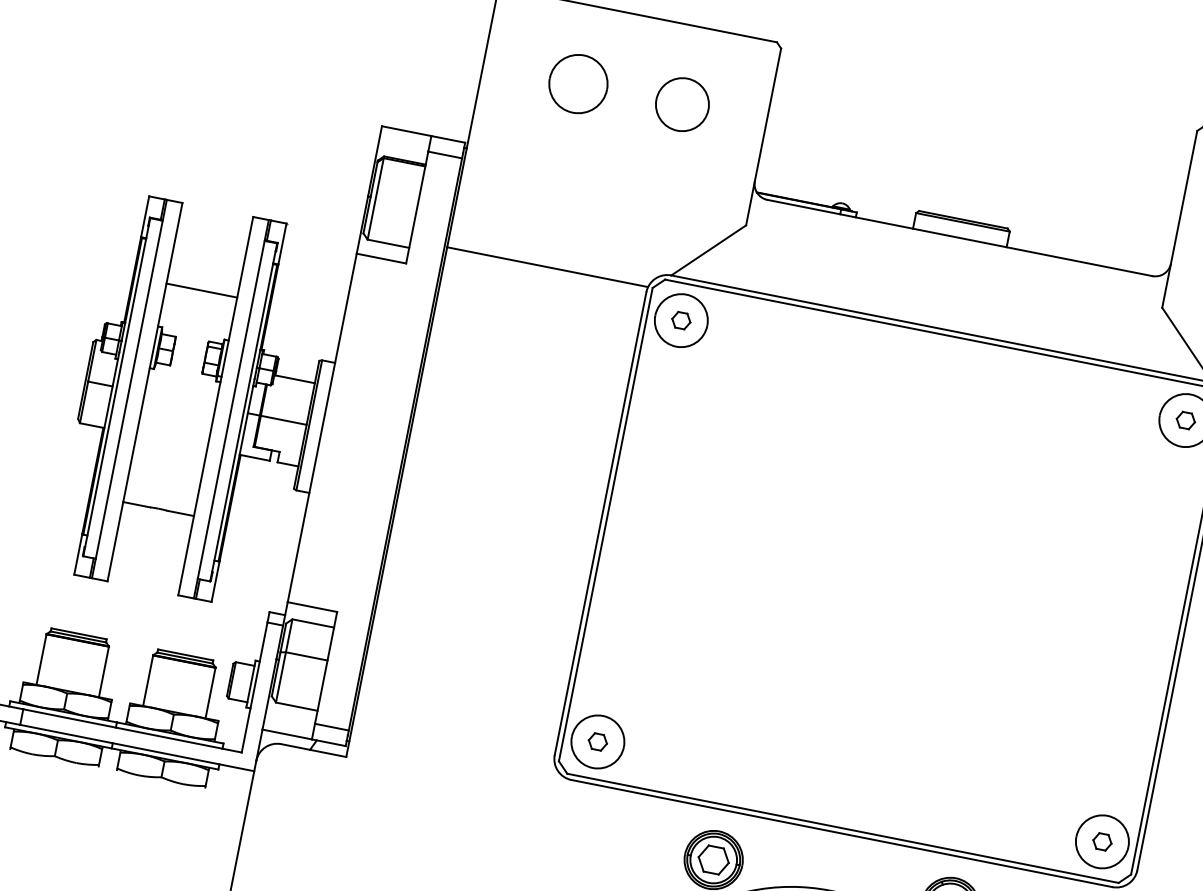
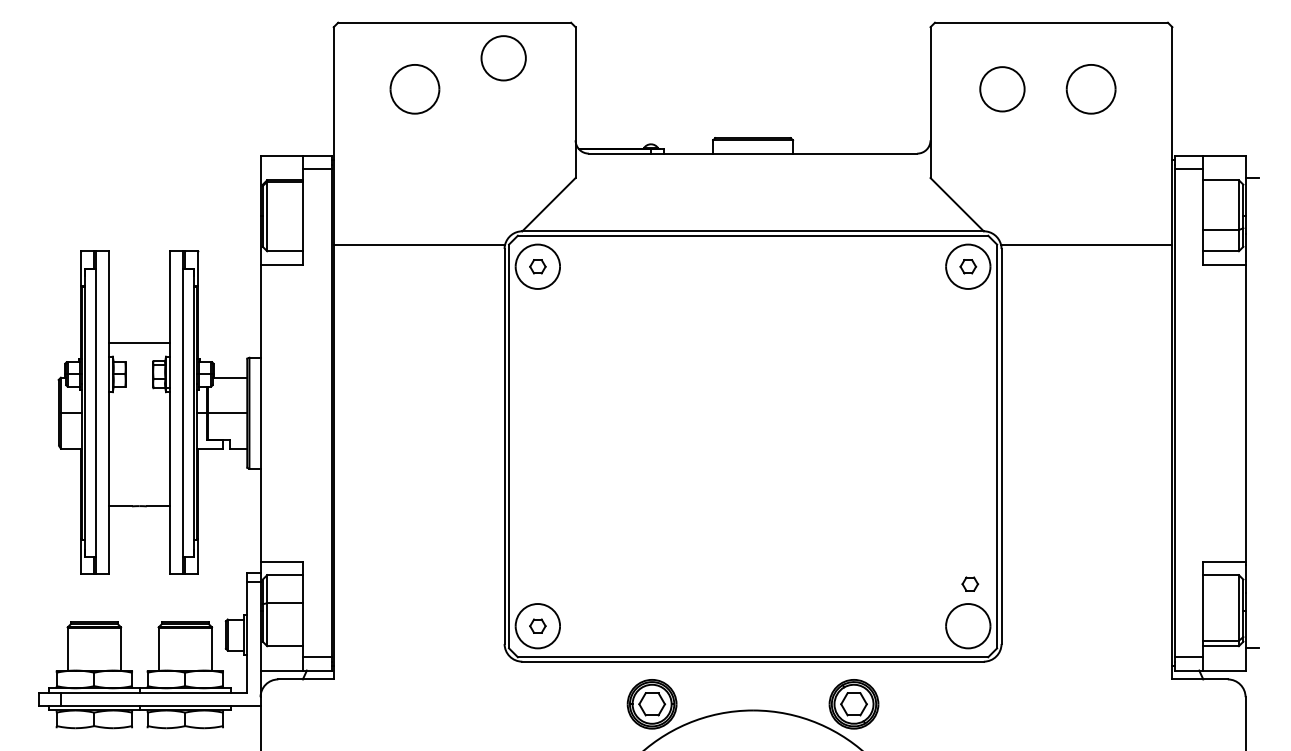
circle: (682, 104) -> (503, 58), moved
line: (201, 291) -> (139, 343), moved
part: (1102, 841) -> (970, 583), moved

